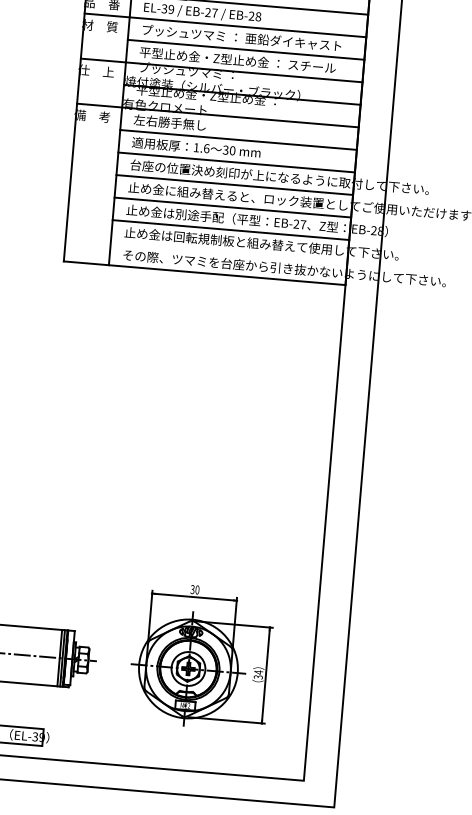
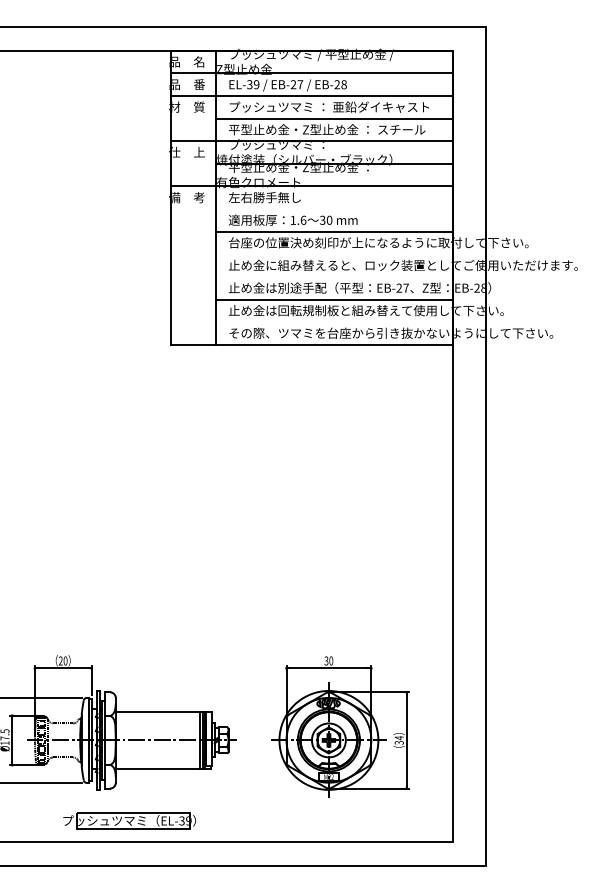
line: (238, 140) -> (334, 209), removed
line: (234, 185) -> (334, 254), removed
line: (232, 207) -> (334, 276), removed

